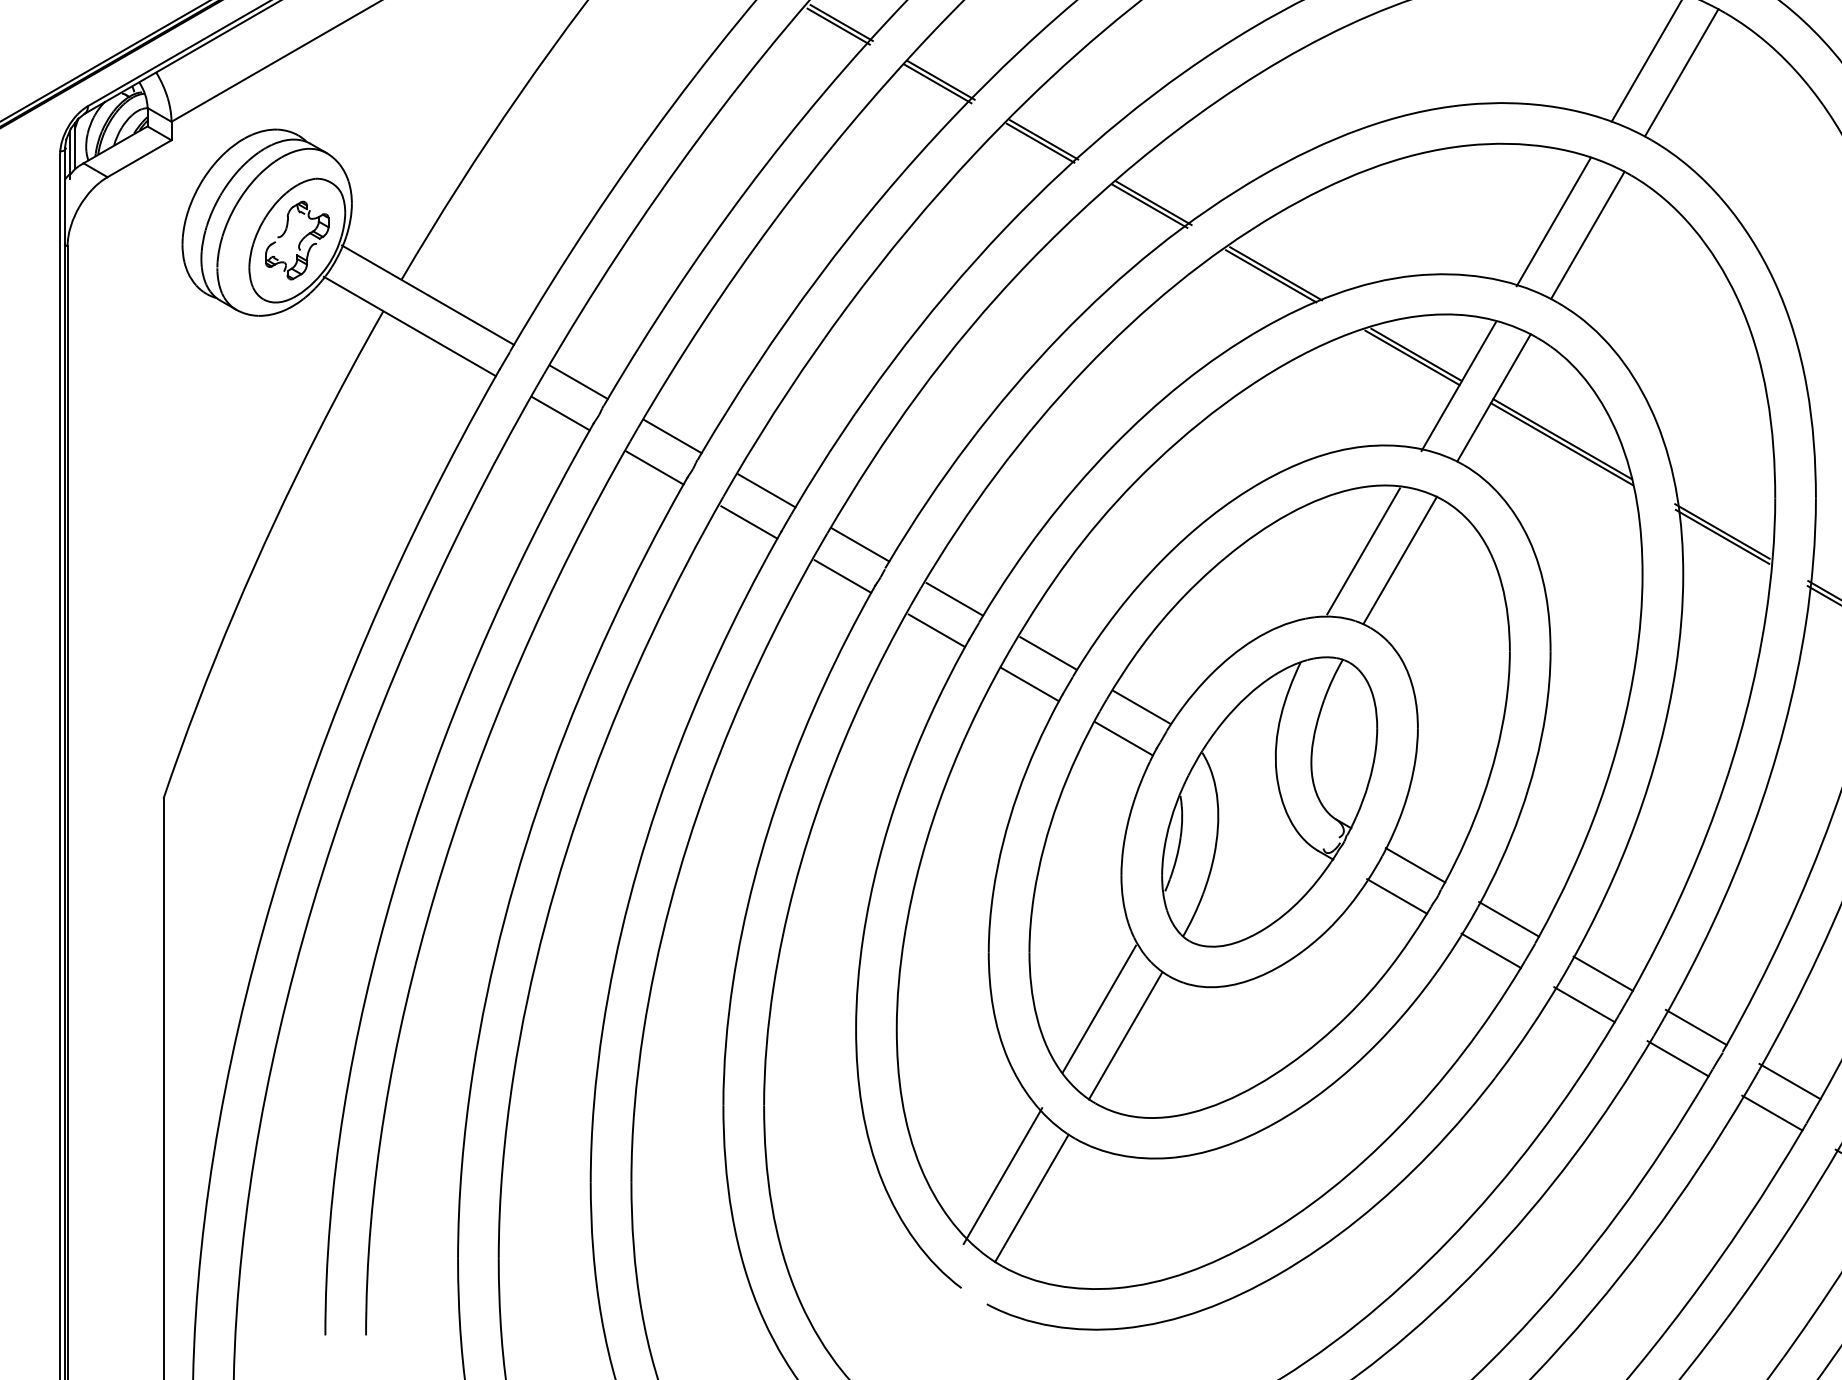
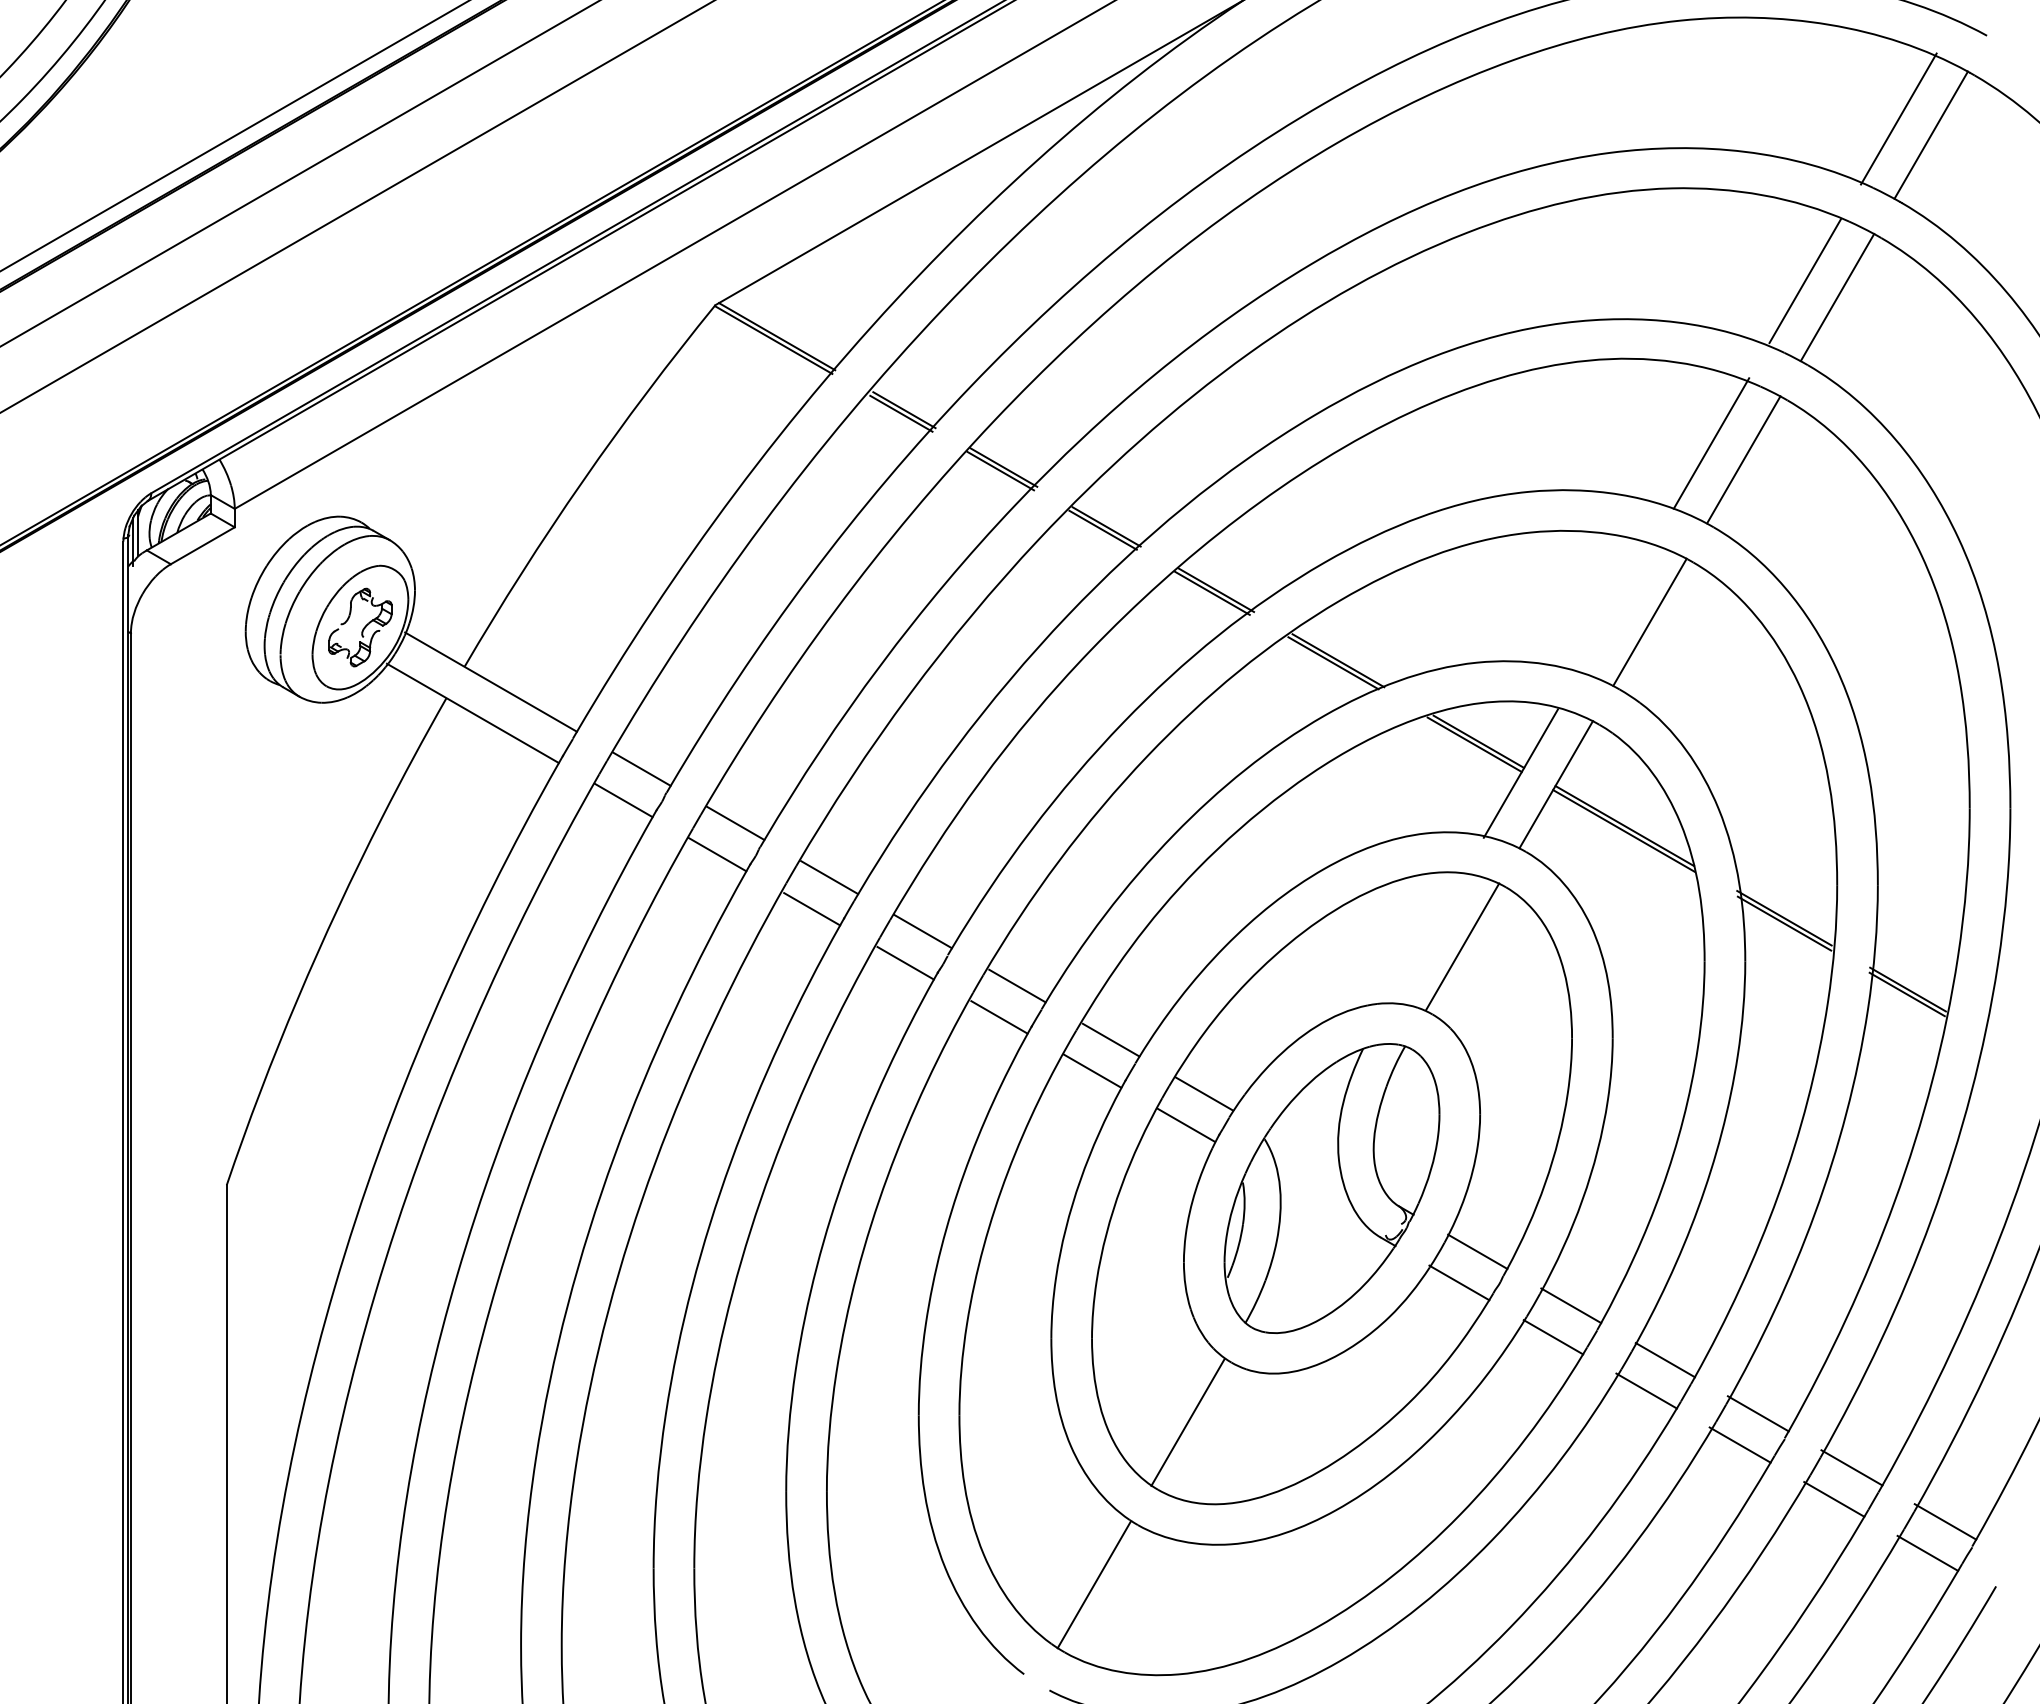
line: (1553, 221) -> (1615, 608), removed
line: (1363, 551) -> (1425, 938), removed
line: (1099, 1009) -> (1161, 1395), removed
line: (1002, 1176) -> (1065, 1562), removed

